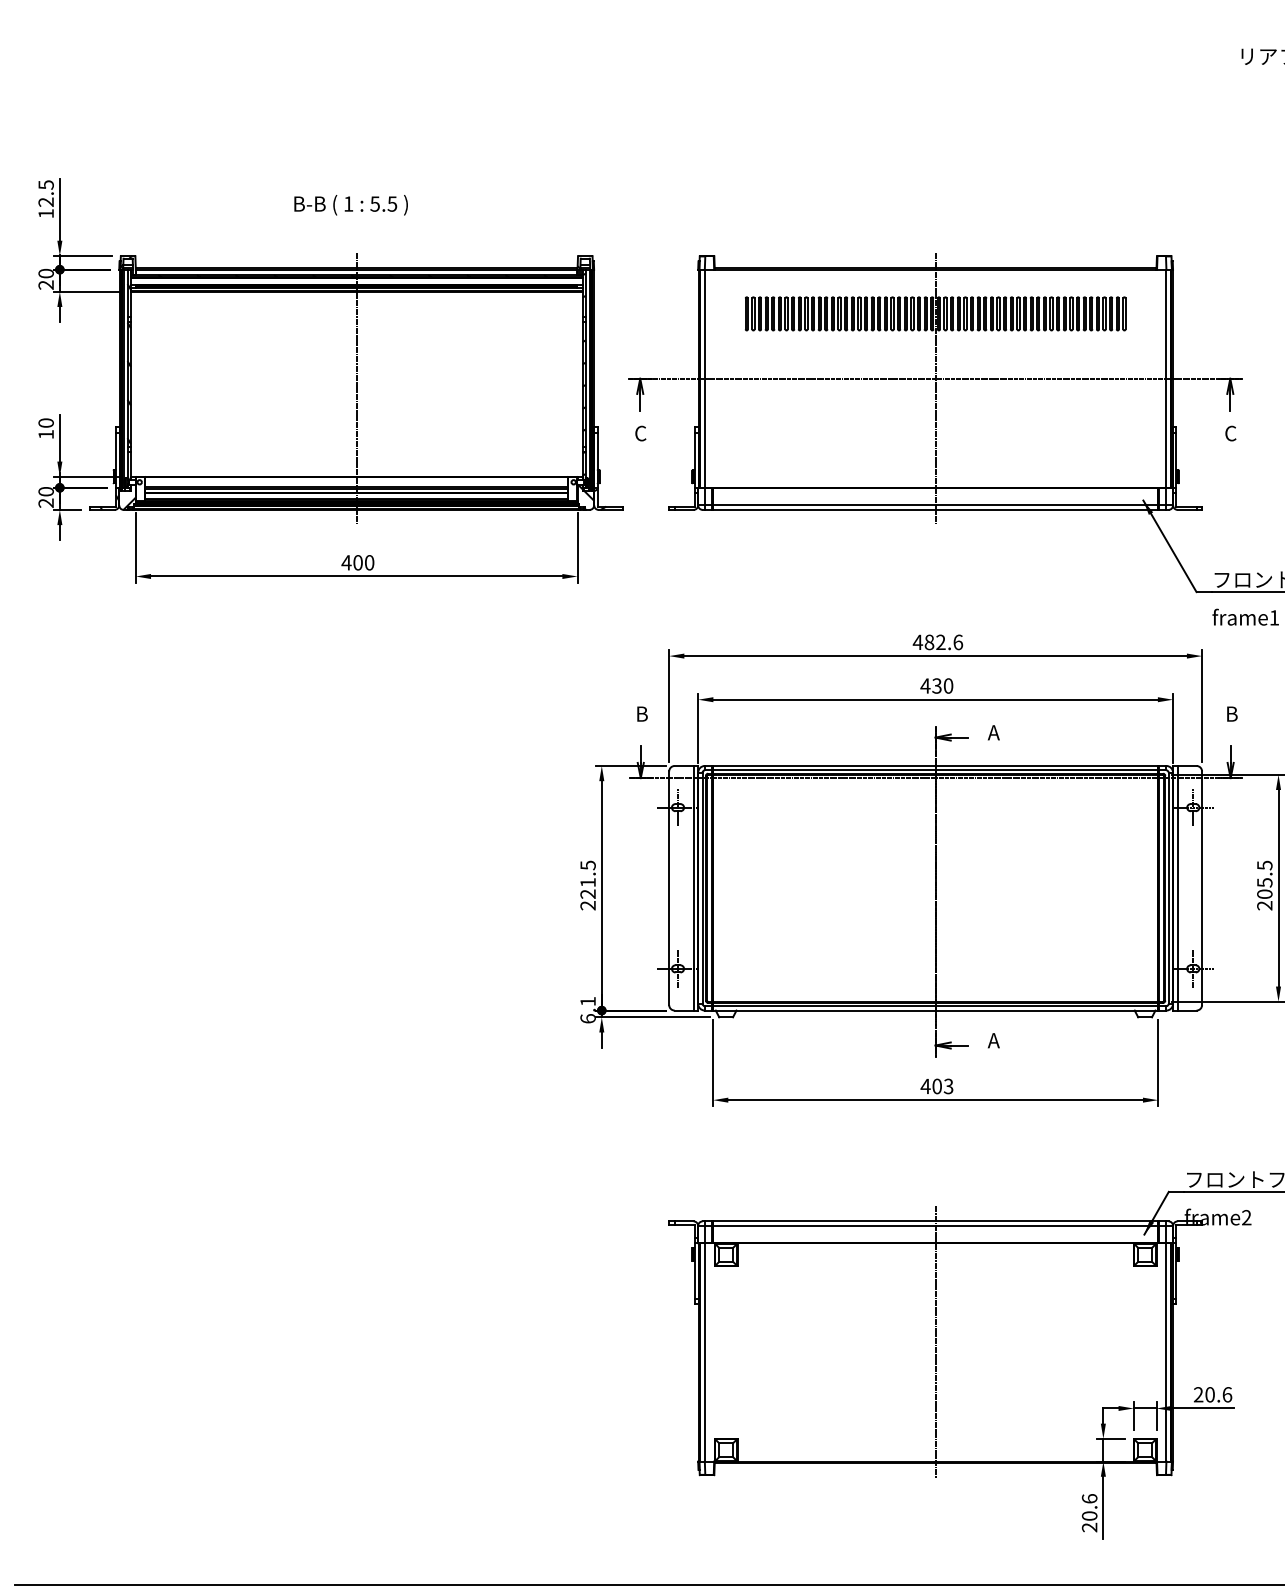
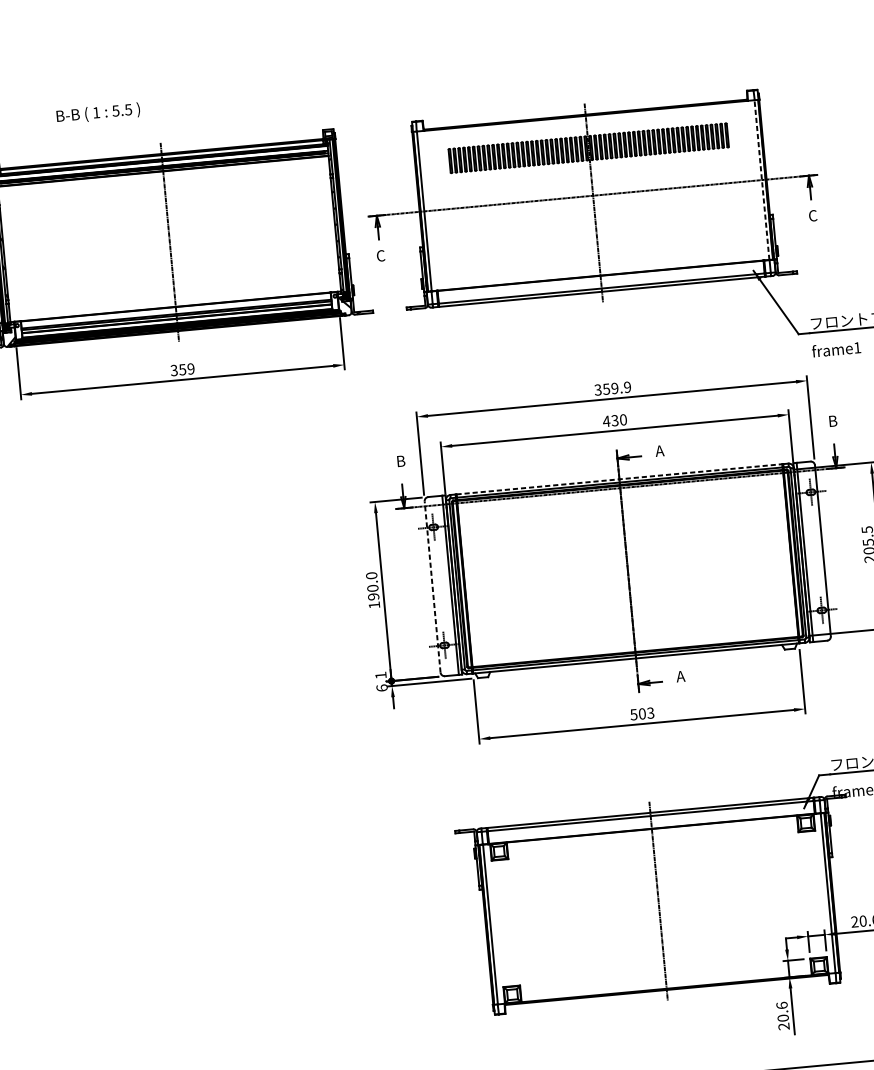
text: (350, 205) -> (97, 113), moved
line: (1166, 378) -> (762, 179), solid -> dashed
text: (357, 562) -> (182, 369), 400 -> 359
text: (937, 642) -> (612, 388), 482.6 -> 359.9
line: (935, 765) -> (619, 478), solid -> dashed
text: (587, 885) -> (372, 590), 221.5 -> 190.0
line: (669, 888) -> (432, 587), solid -> dashed
text: (925, 1086) -> (633, 714), 403 -> 503

